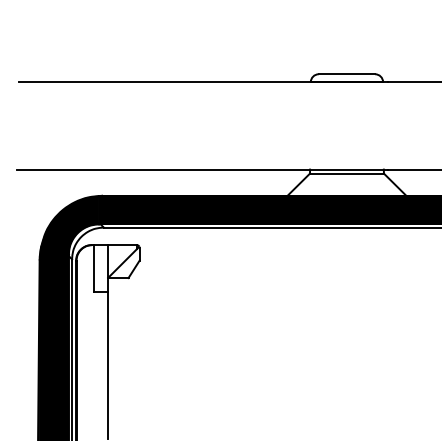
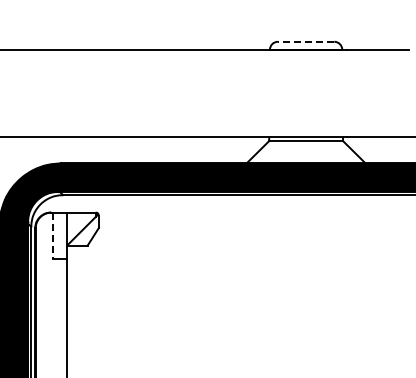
line: (346, 74) -> (305, 42), solid -> dashed
line: (93, 269) -> (52, 237), solid -> dashed

